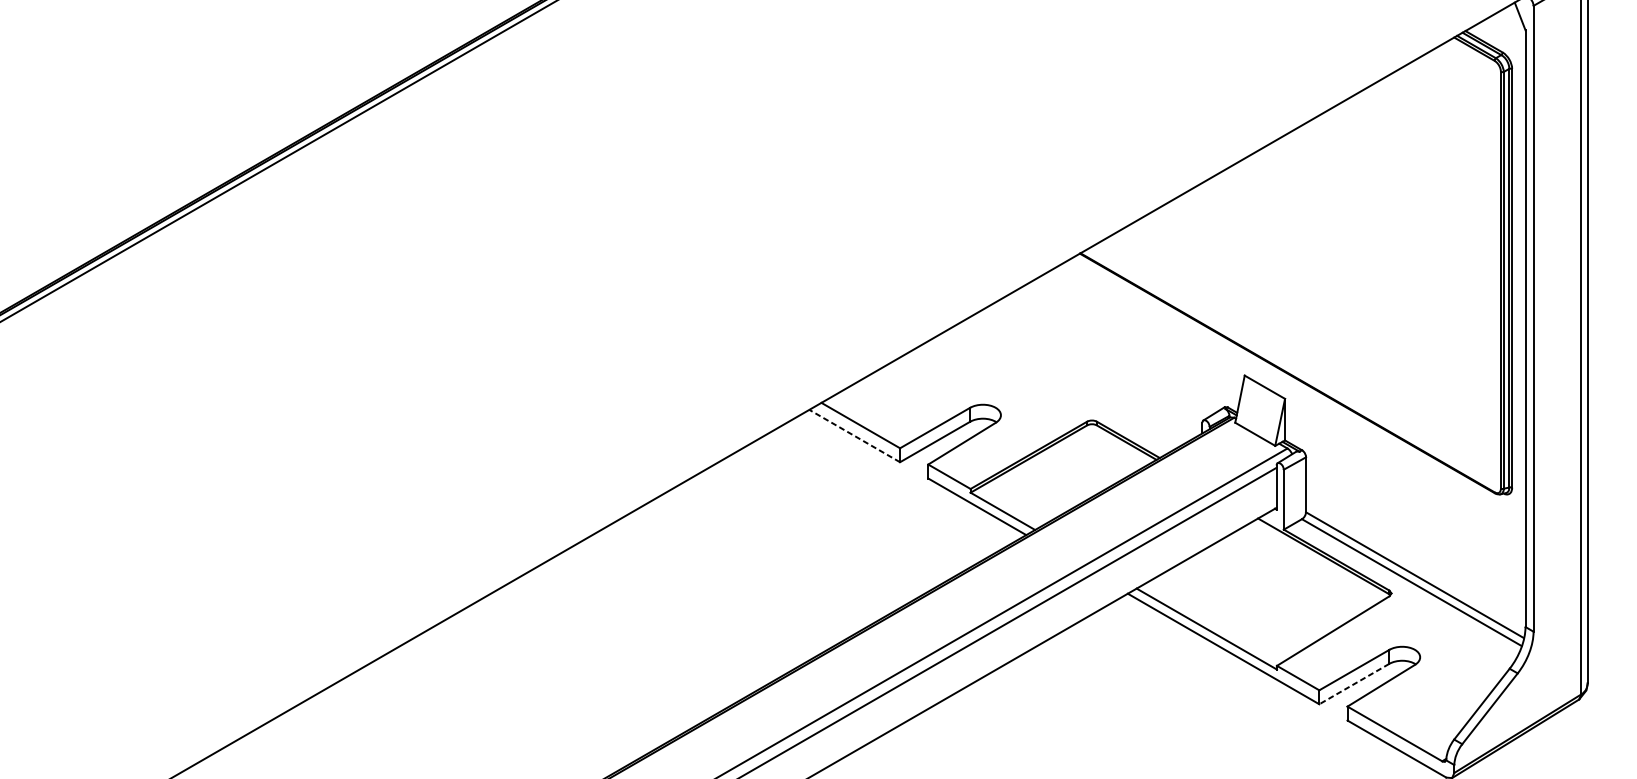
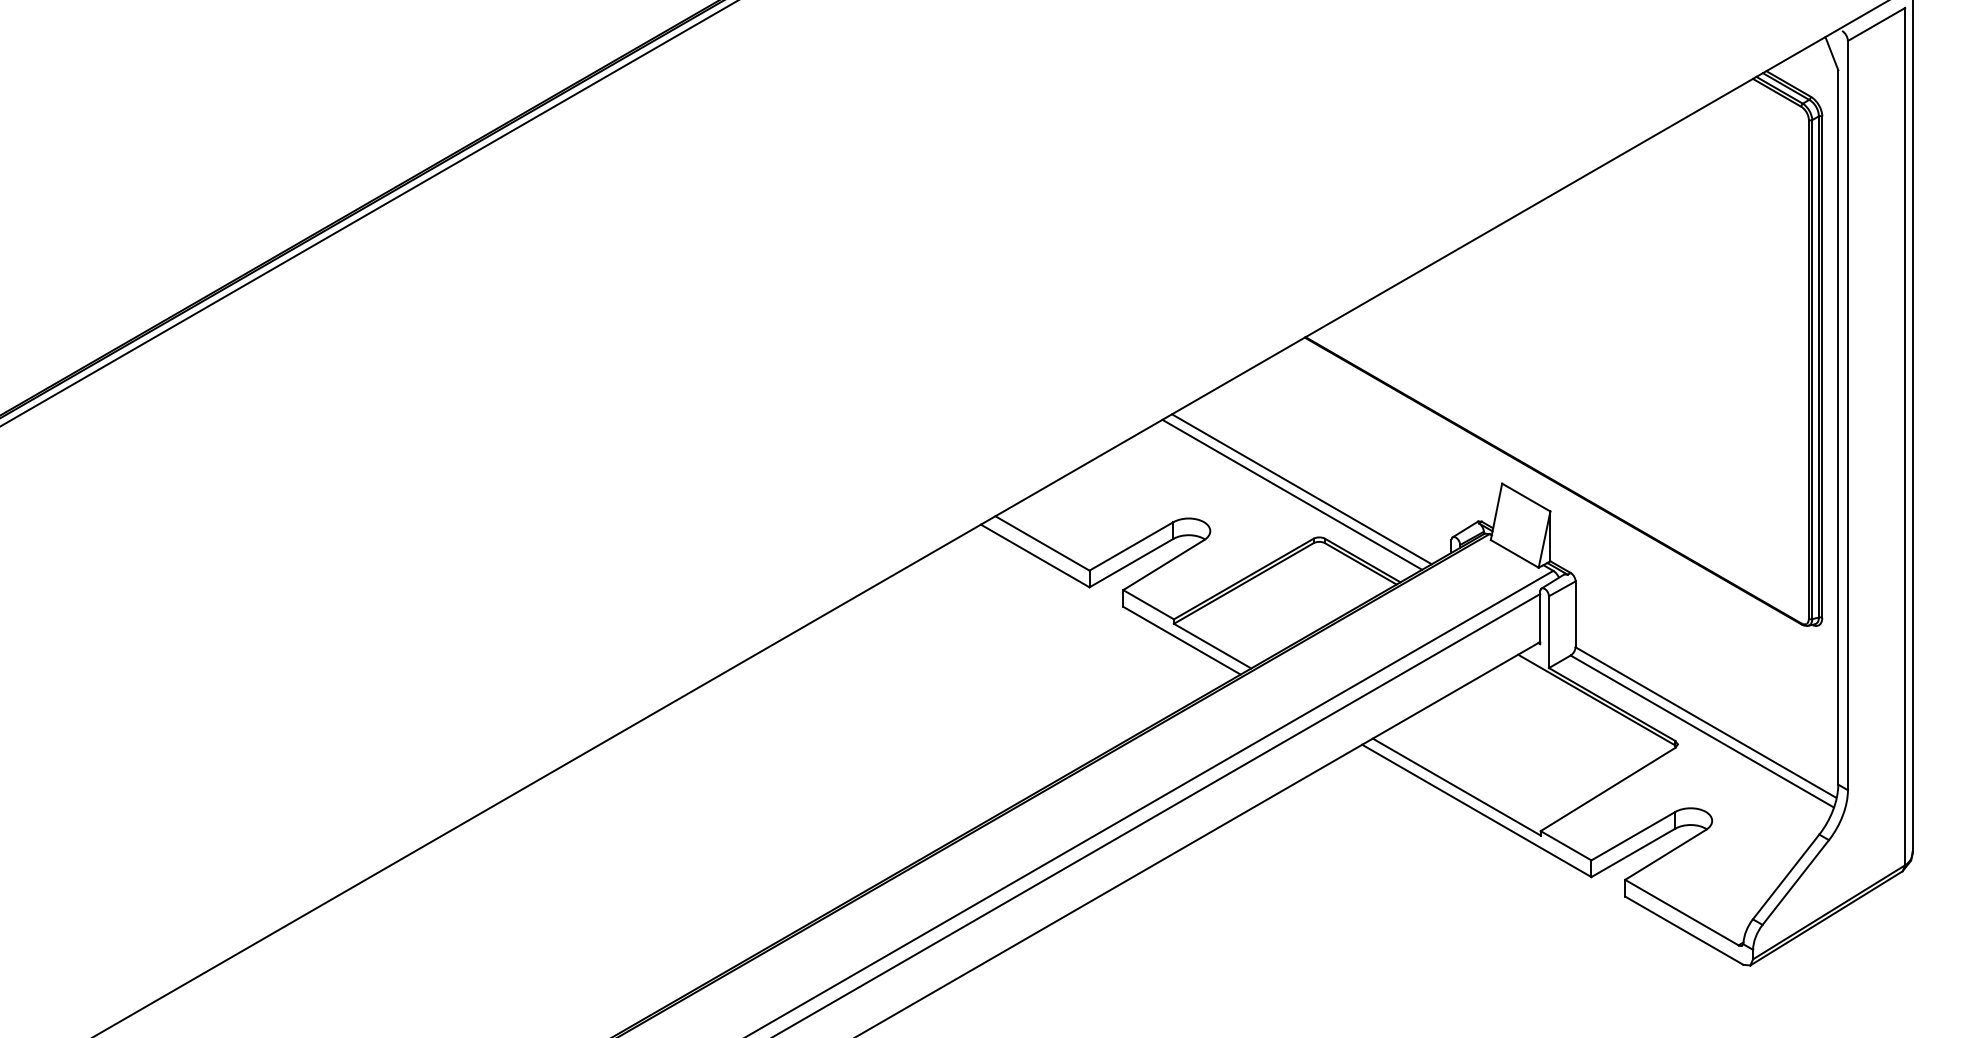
line: (1077, 380) -> (1301, 489), added
line: (1069, 384) -> (1292, 494), added
line: (854, 436) -> (1035, 556), dashed -> solid
line: (1353, 684) -> (1632, 853), dashed -> solid

